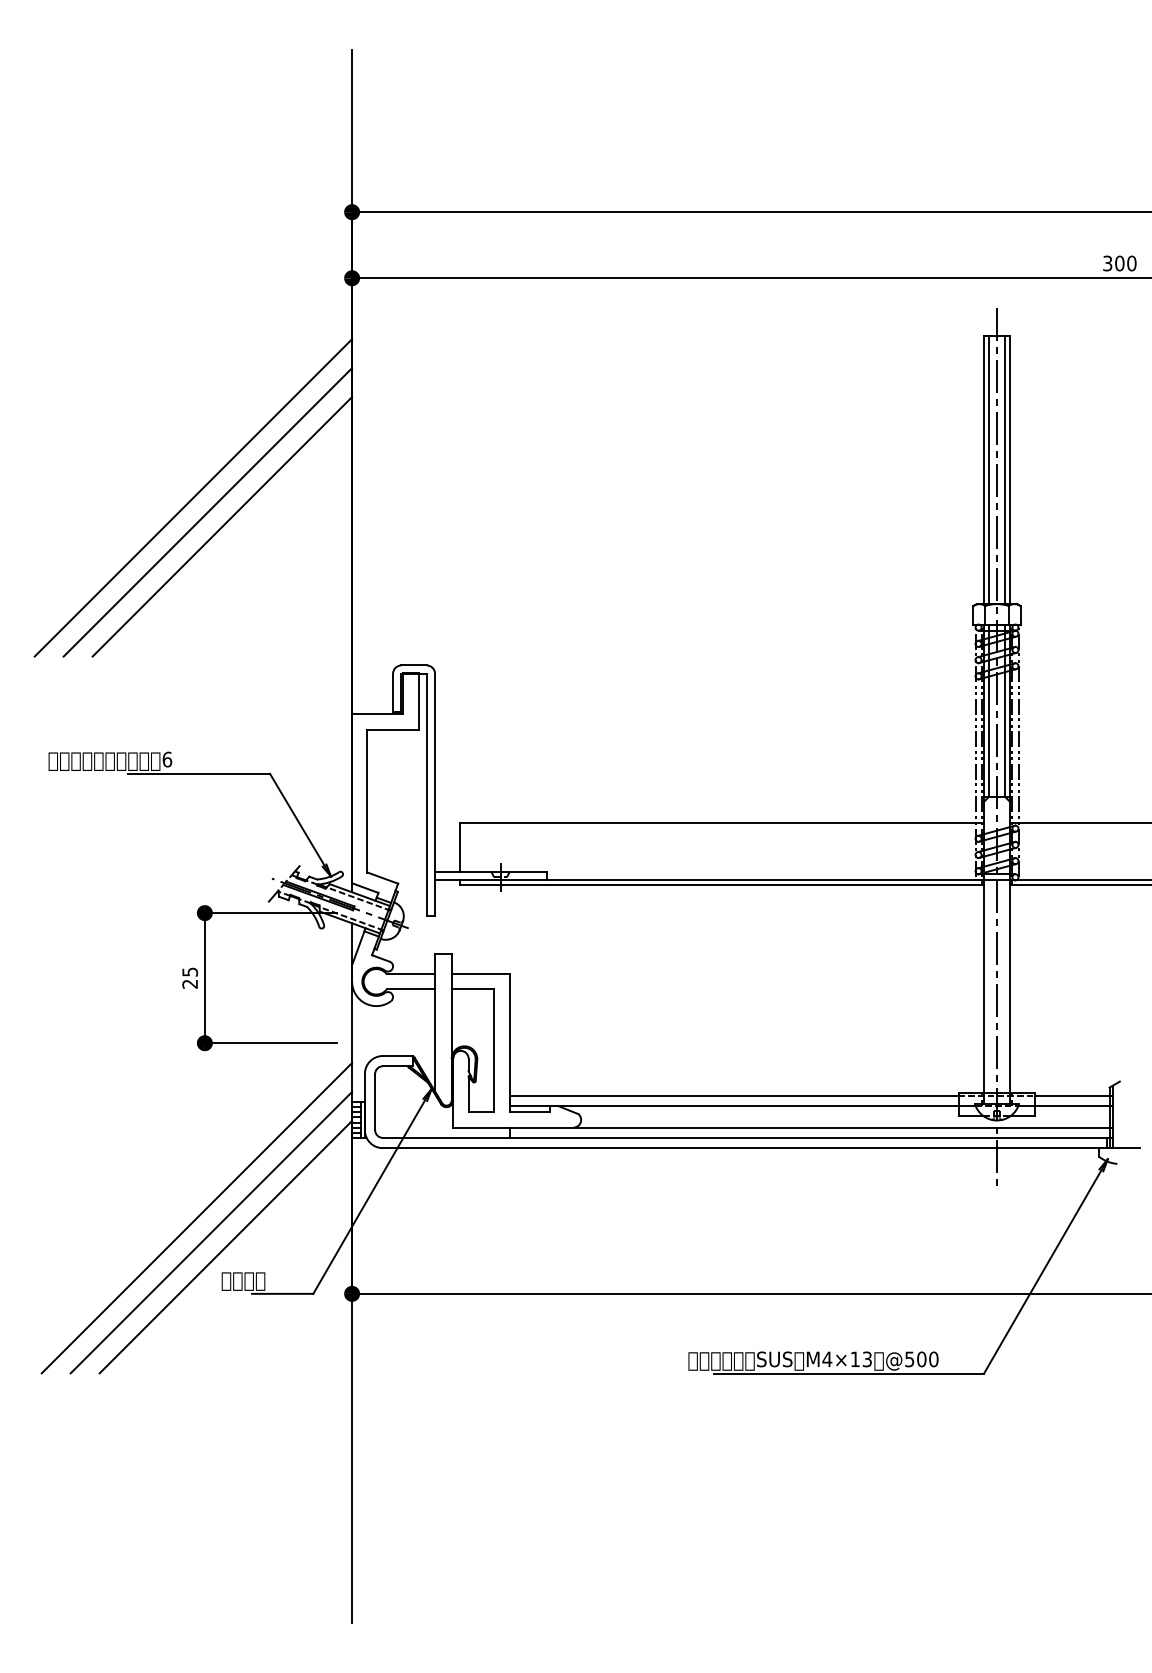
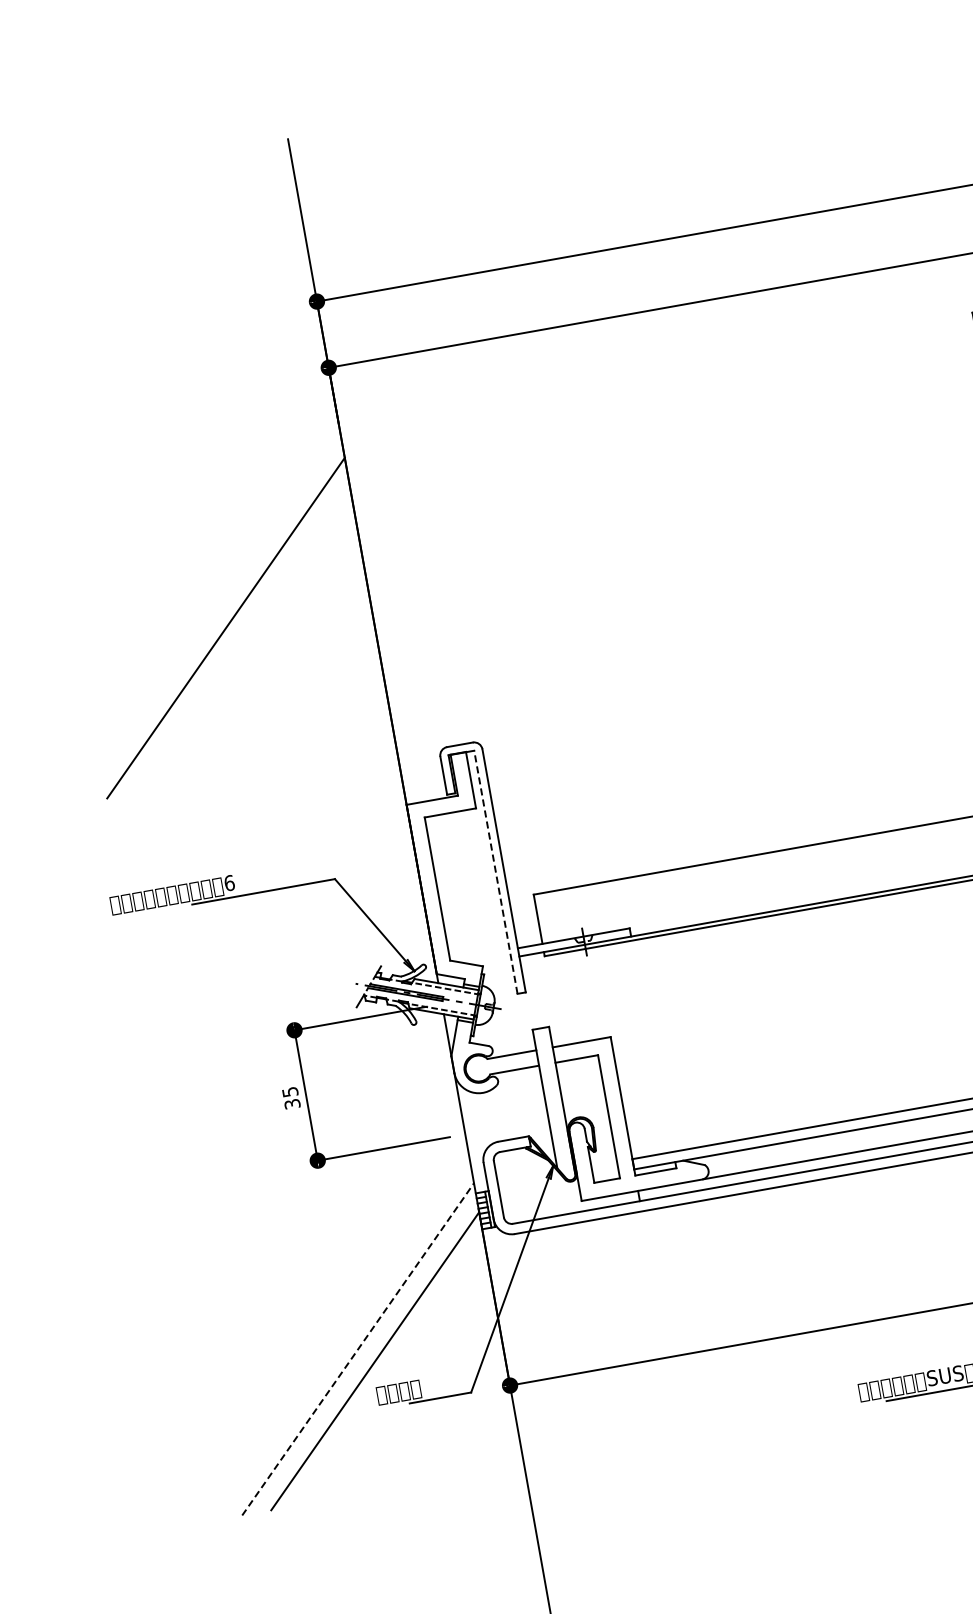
line: (193, 497) -> (208, 615), removed
line: (222, 526) -> (243, 639), removed
line: (426, 794) -> (495, 871), solid -> dashed
text: (190, 983) -> (292, 1103), 25 -> 35
line: (196, 1217) -> (340, 1336), removed
line: (211, 1232) -> (358, 1349), solid -> dashed

